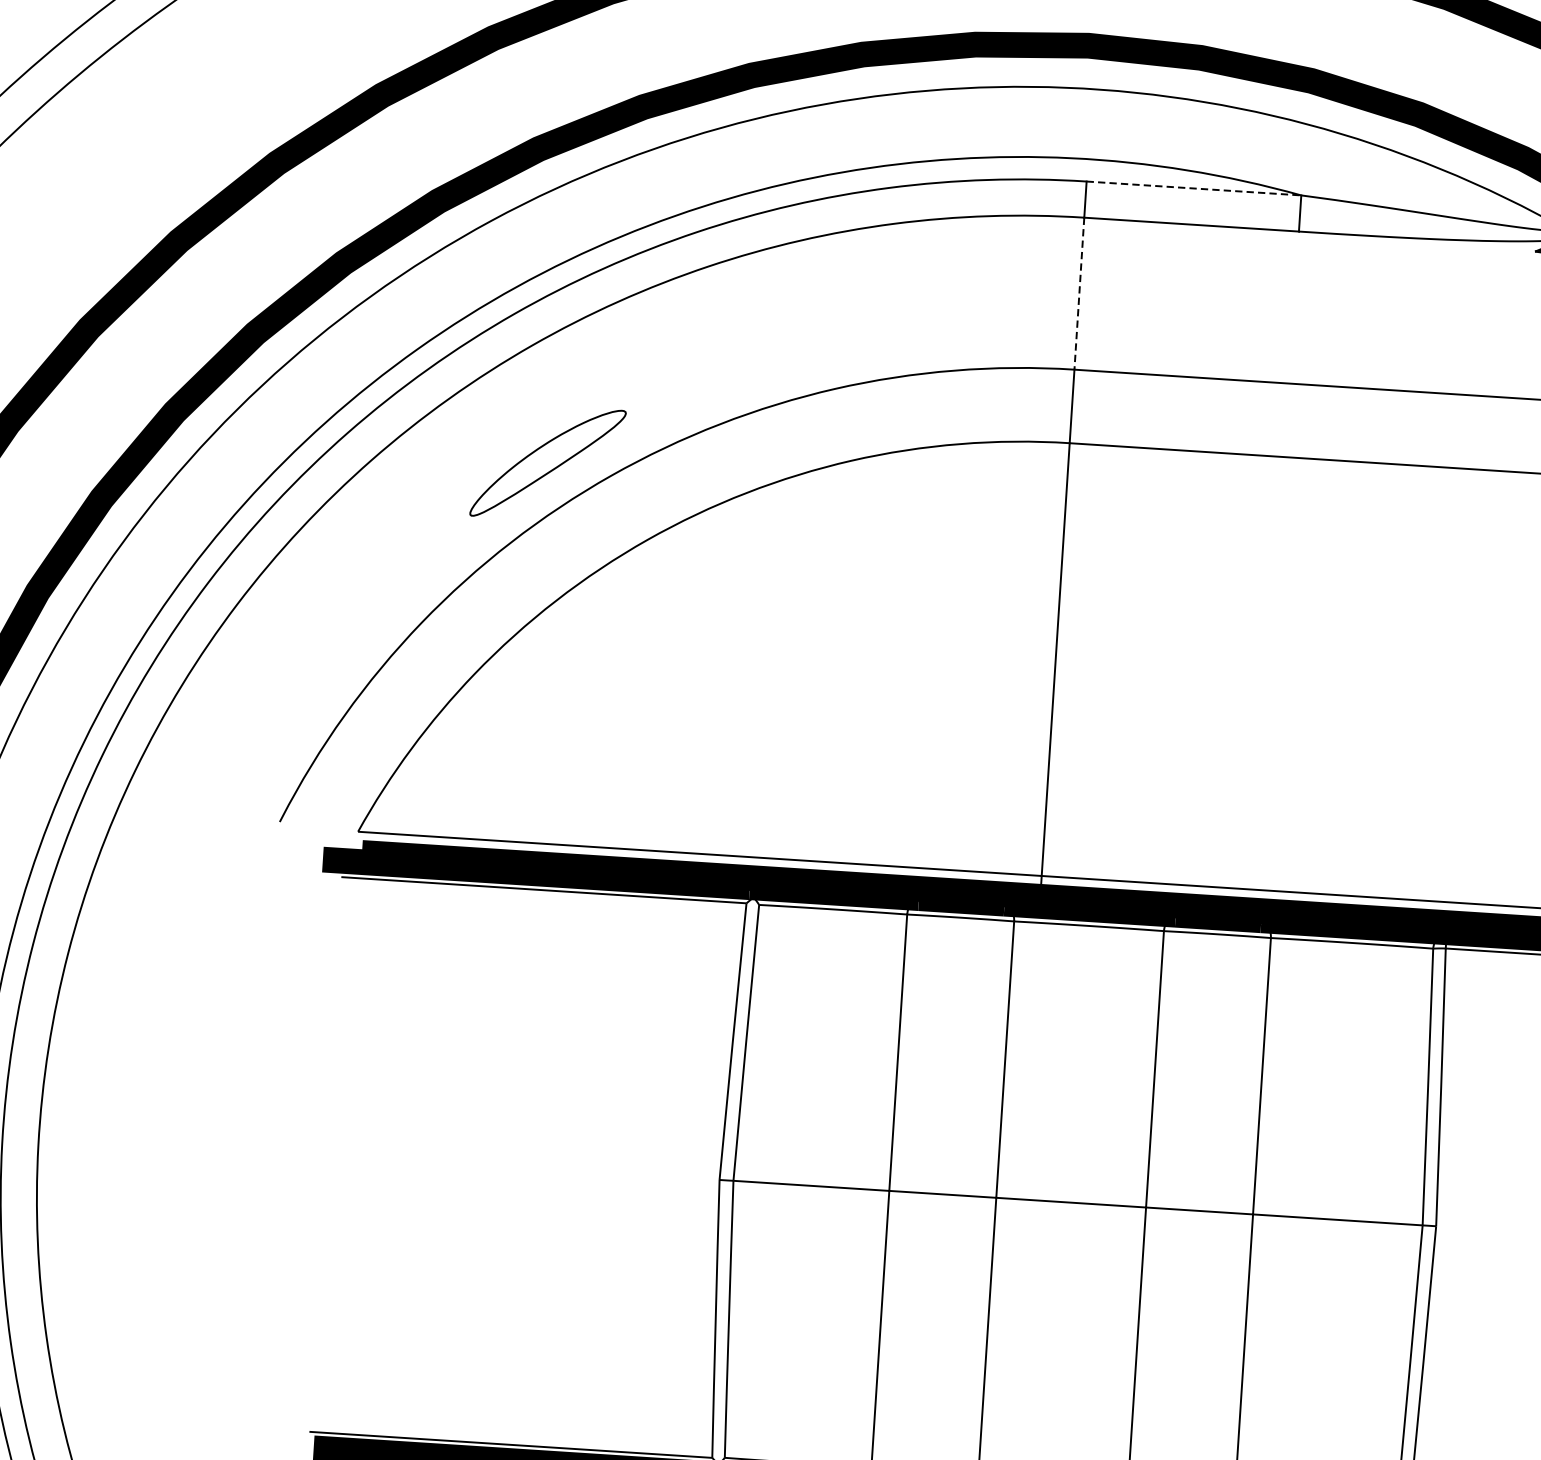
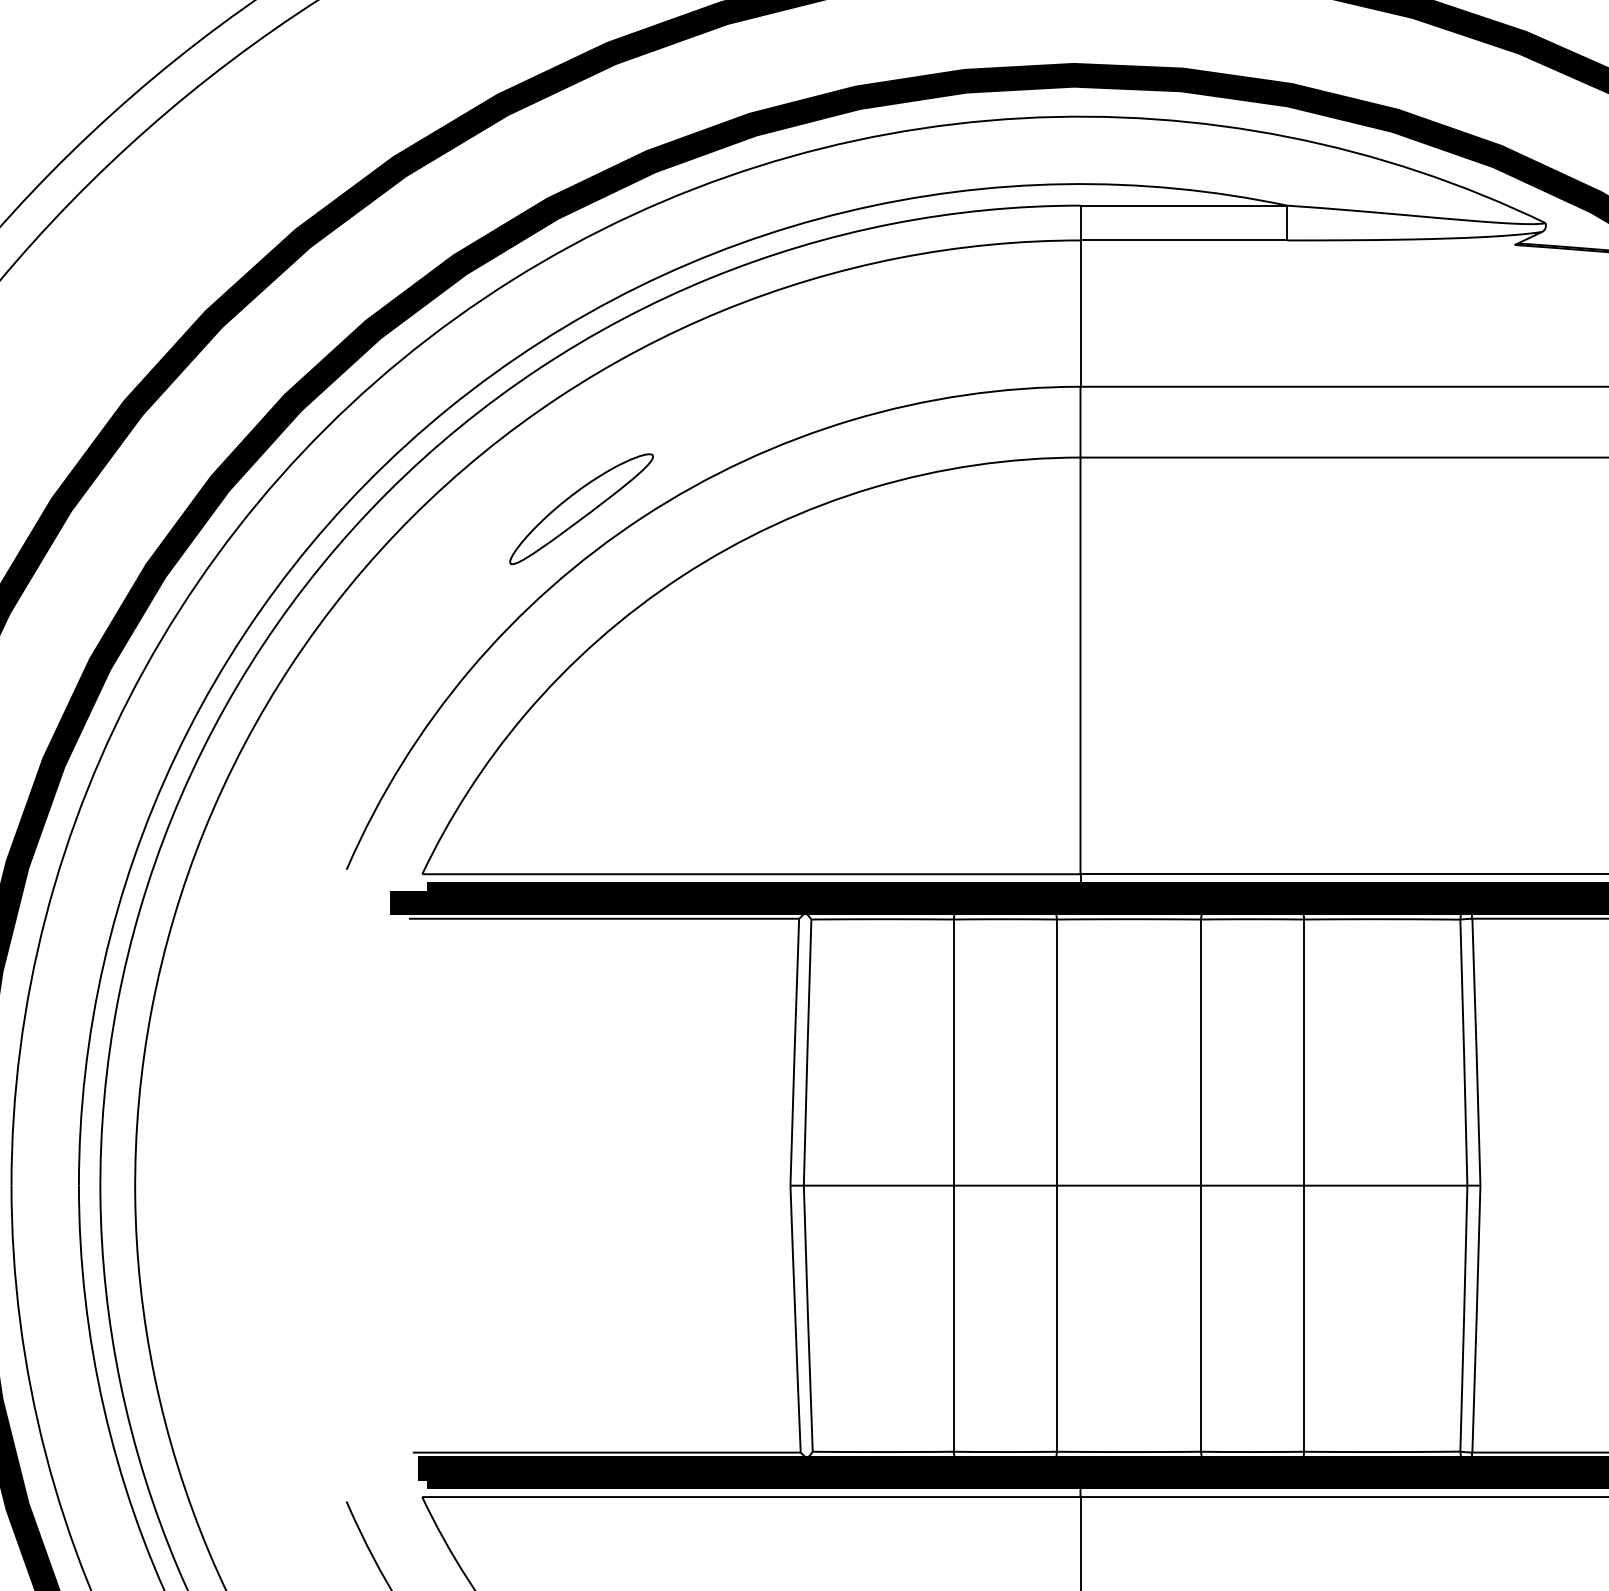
line: (1194, 188) -> (1184, 205), dashed -> solid
line: (1079, 294) -> (1080, 314), dashed -> solid

